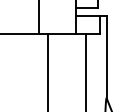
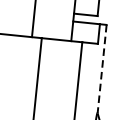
line: (106, 57) -> (101, 69), solid -> dashed

